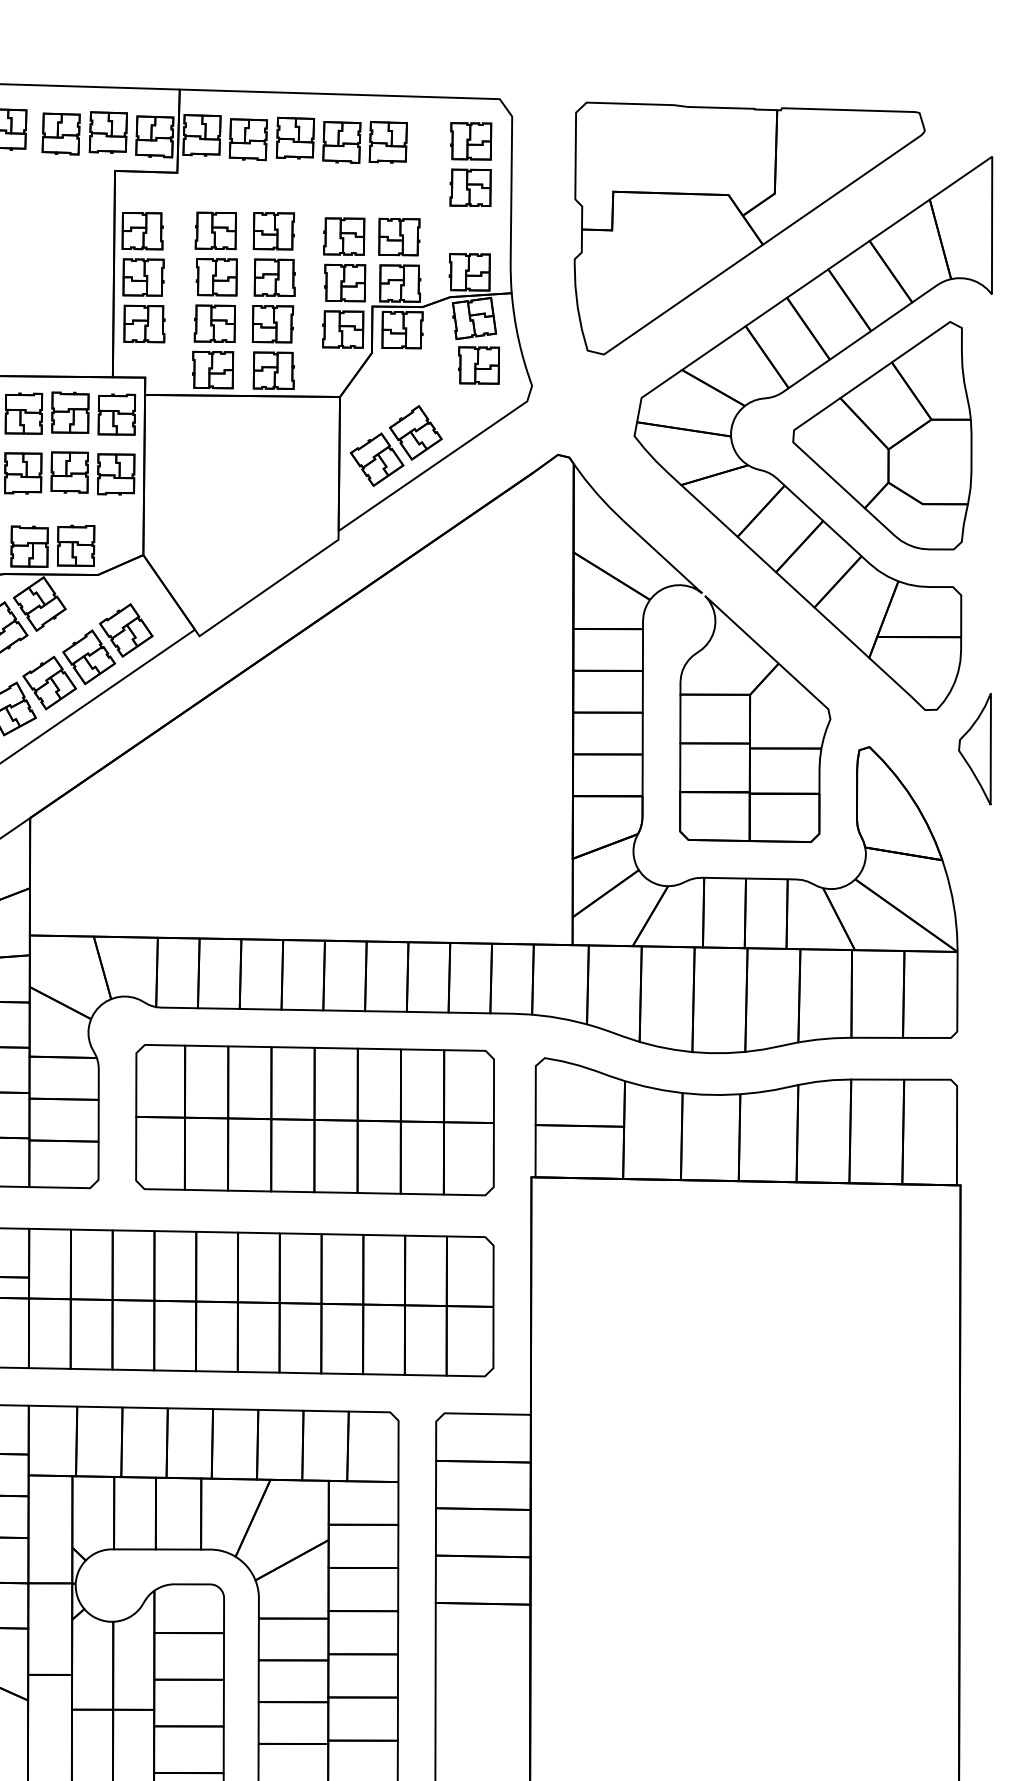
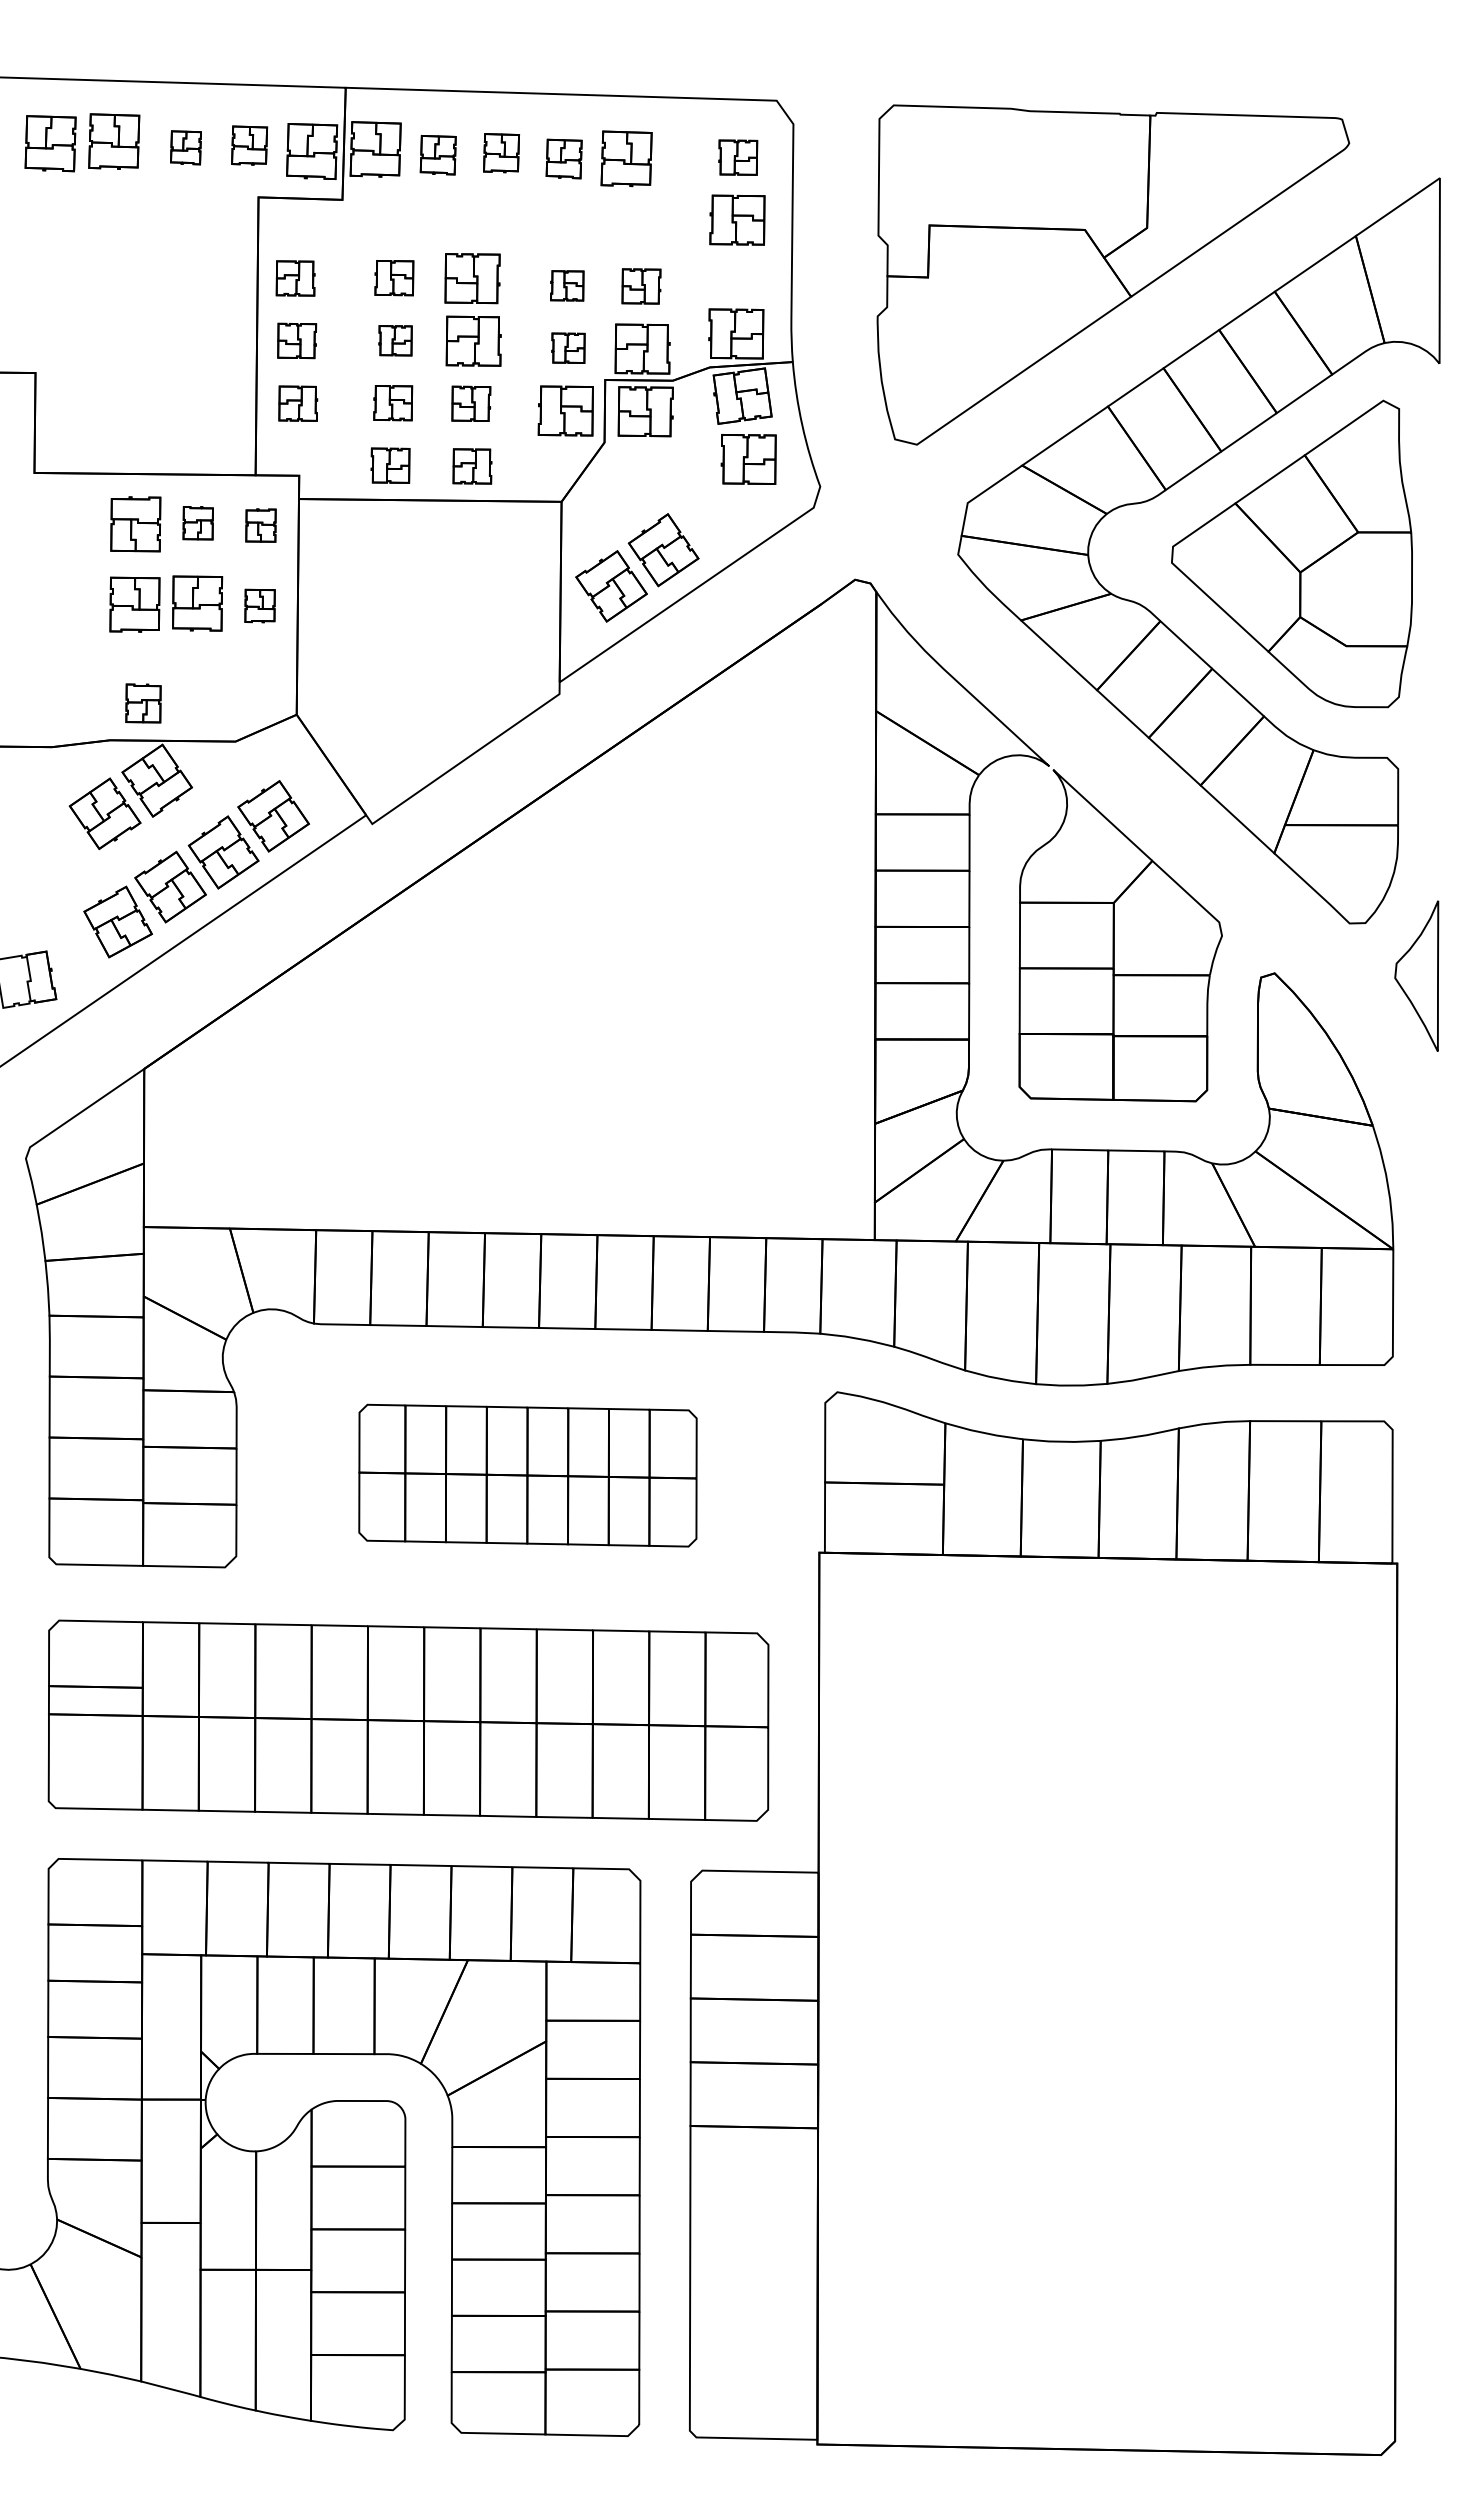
part: (108, 132) -> (249, 145), size x0.7
part: (60, 133) -> (185, 147), size x0.6
part: (295, 137) -> (501, 152), size x0.7
part: (248, 139) -> (438, 154), size x0.7
part: (471, 141) -> (738, 157), size x0.7
part: (342, 142) -> (564, 158), size x0.7
part: (215, 230) -> (394, 277), size x0.7
part: (142, 231) -> (295, 278), size x0.7
part: (344, 236) -> (567, 285), size x0.6
part: (399, 237) -> (641, 286), size x0.7
part: (143, 277) -> (297, 340), size x0.7
part: (216, 277) -> (395, 340), size x0.6
part: (345, 282) -> (568, 347), size x0.6
part: (144, 323) -> (298, 403), size x0.7
part: (215, 323) -> (393, 402), size x0.7
part: (273, 323) -> (471, 403), size x0.7
part: (213, 370) -> (390, 465), size x0.7
part: (273, 370) -> (472, 466), size x0.7
part: (69, 413) -> (197, 523), size x0.6
part: (116, 414) -> (260, 525), size x0.6
part: (115, 473) -> (259, 605), size x0.6
part: (75, 545) -> (205, 702), removed
part: (29, 546) -> (143, 703), size x0.7
part: (314, 1119) -> (527, 1475), size x0.7

